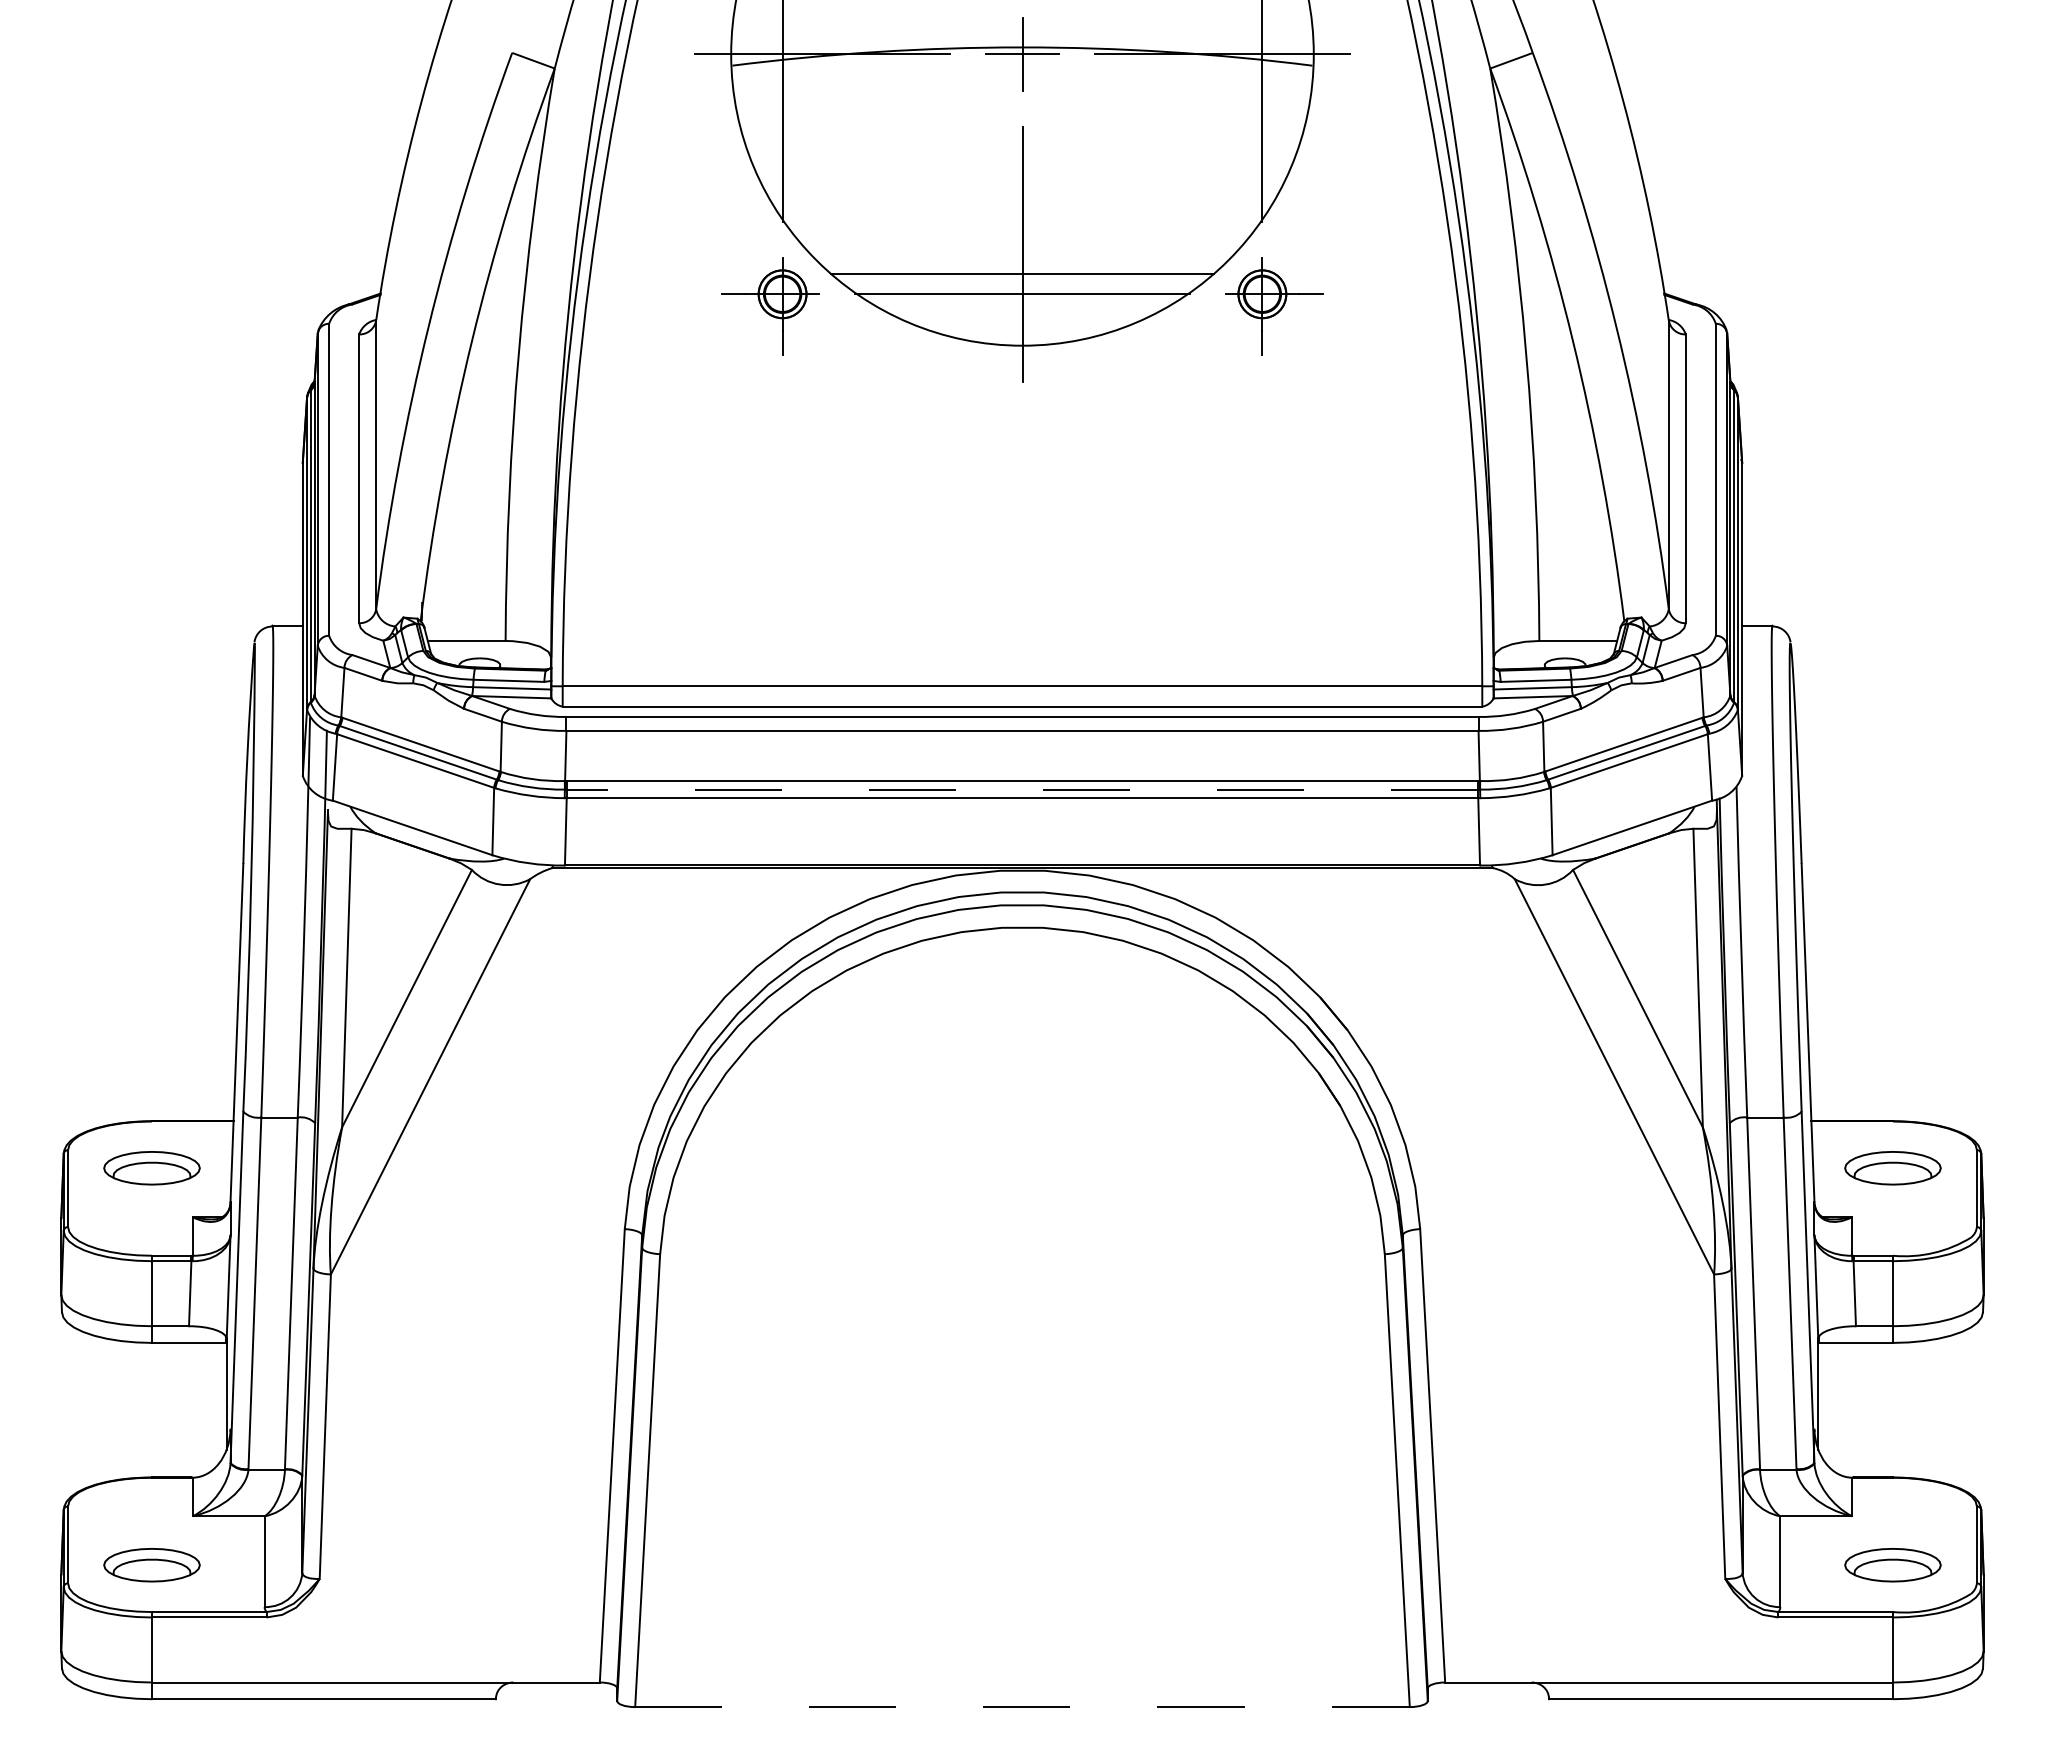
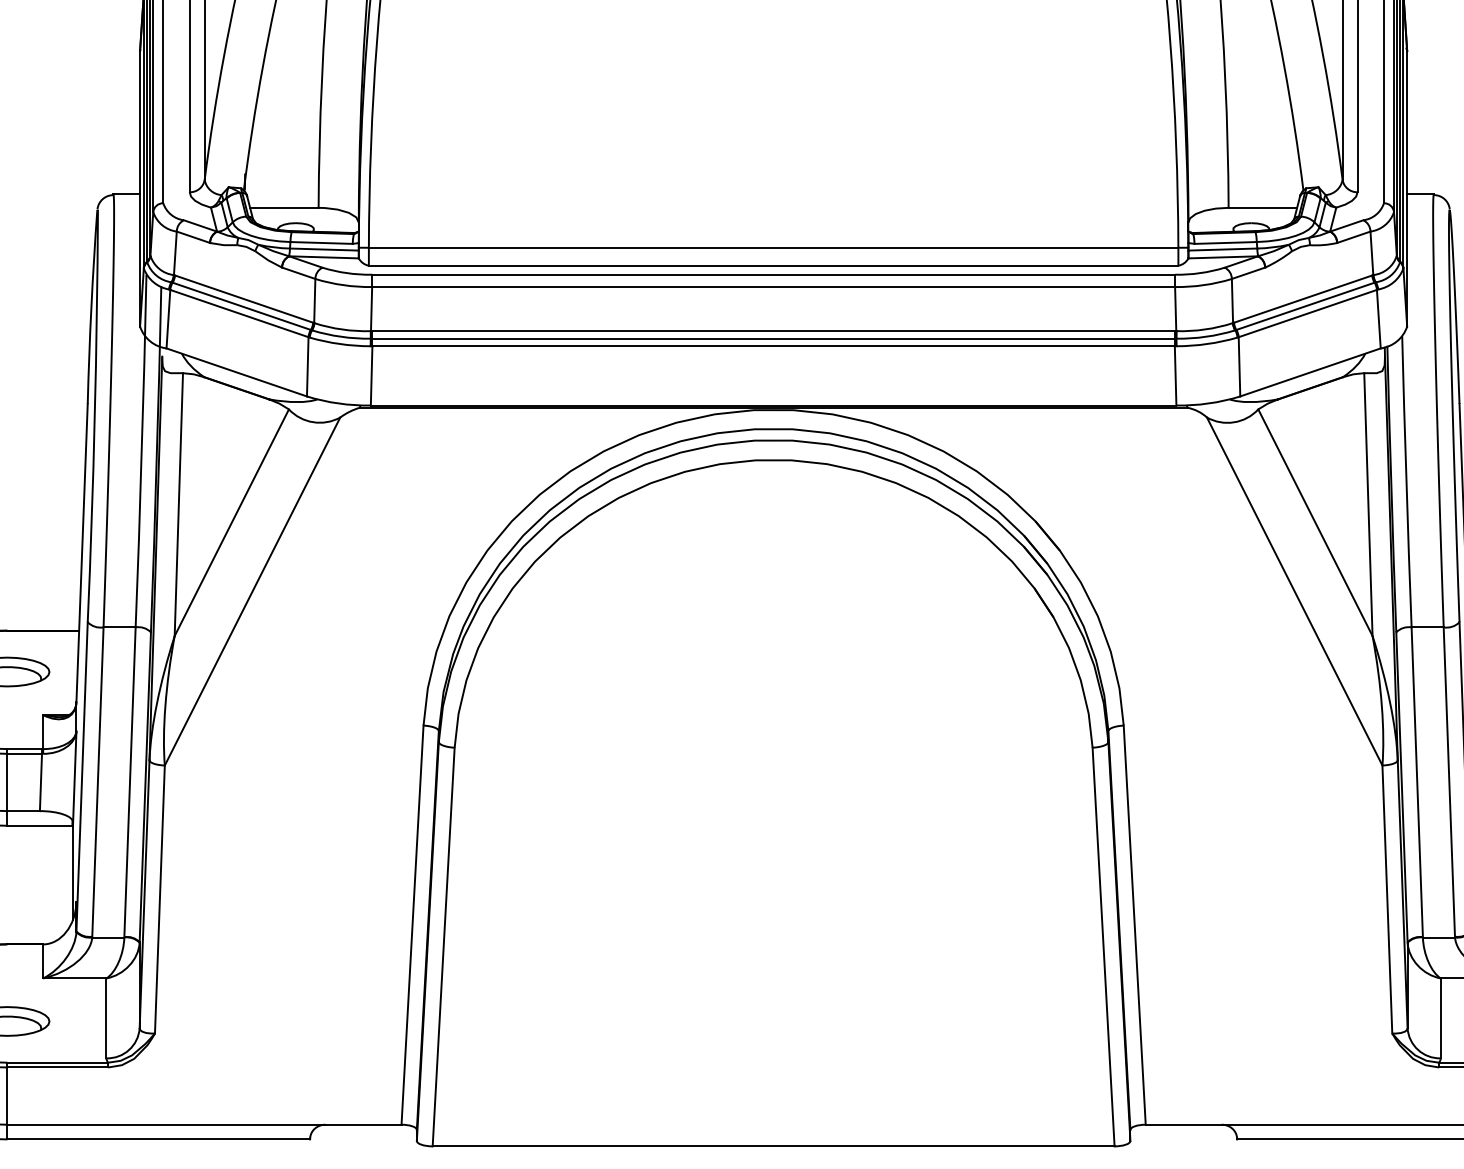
line: (1022, 789) -> (773, 338), dashed -> solid
line: (1022, 1707) -> (773, 1146), dashed -> solid

